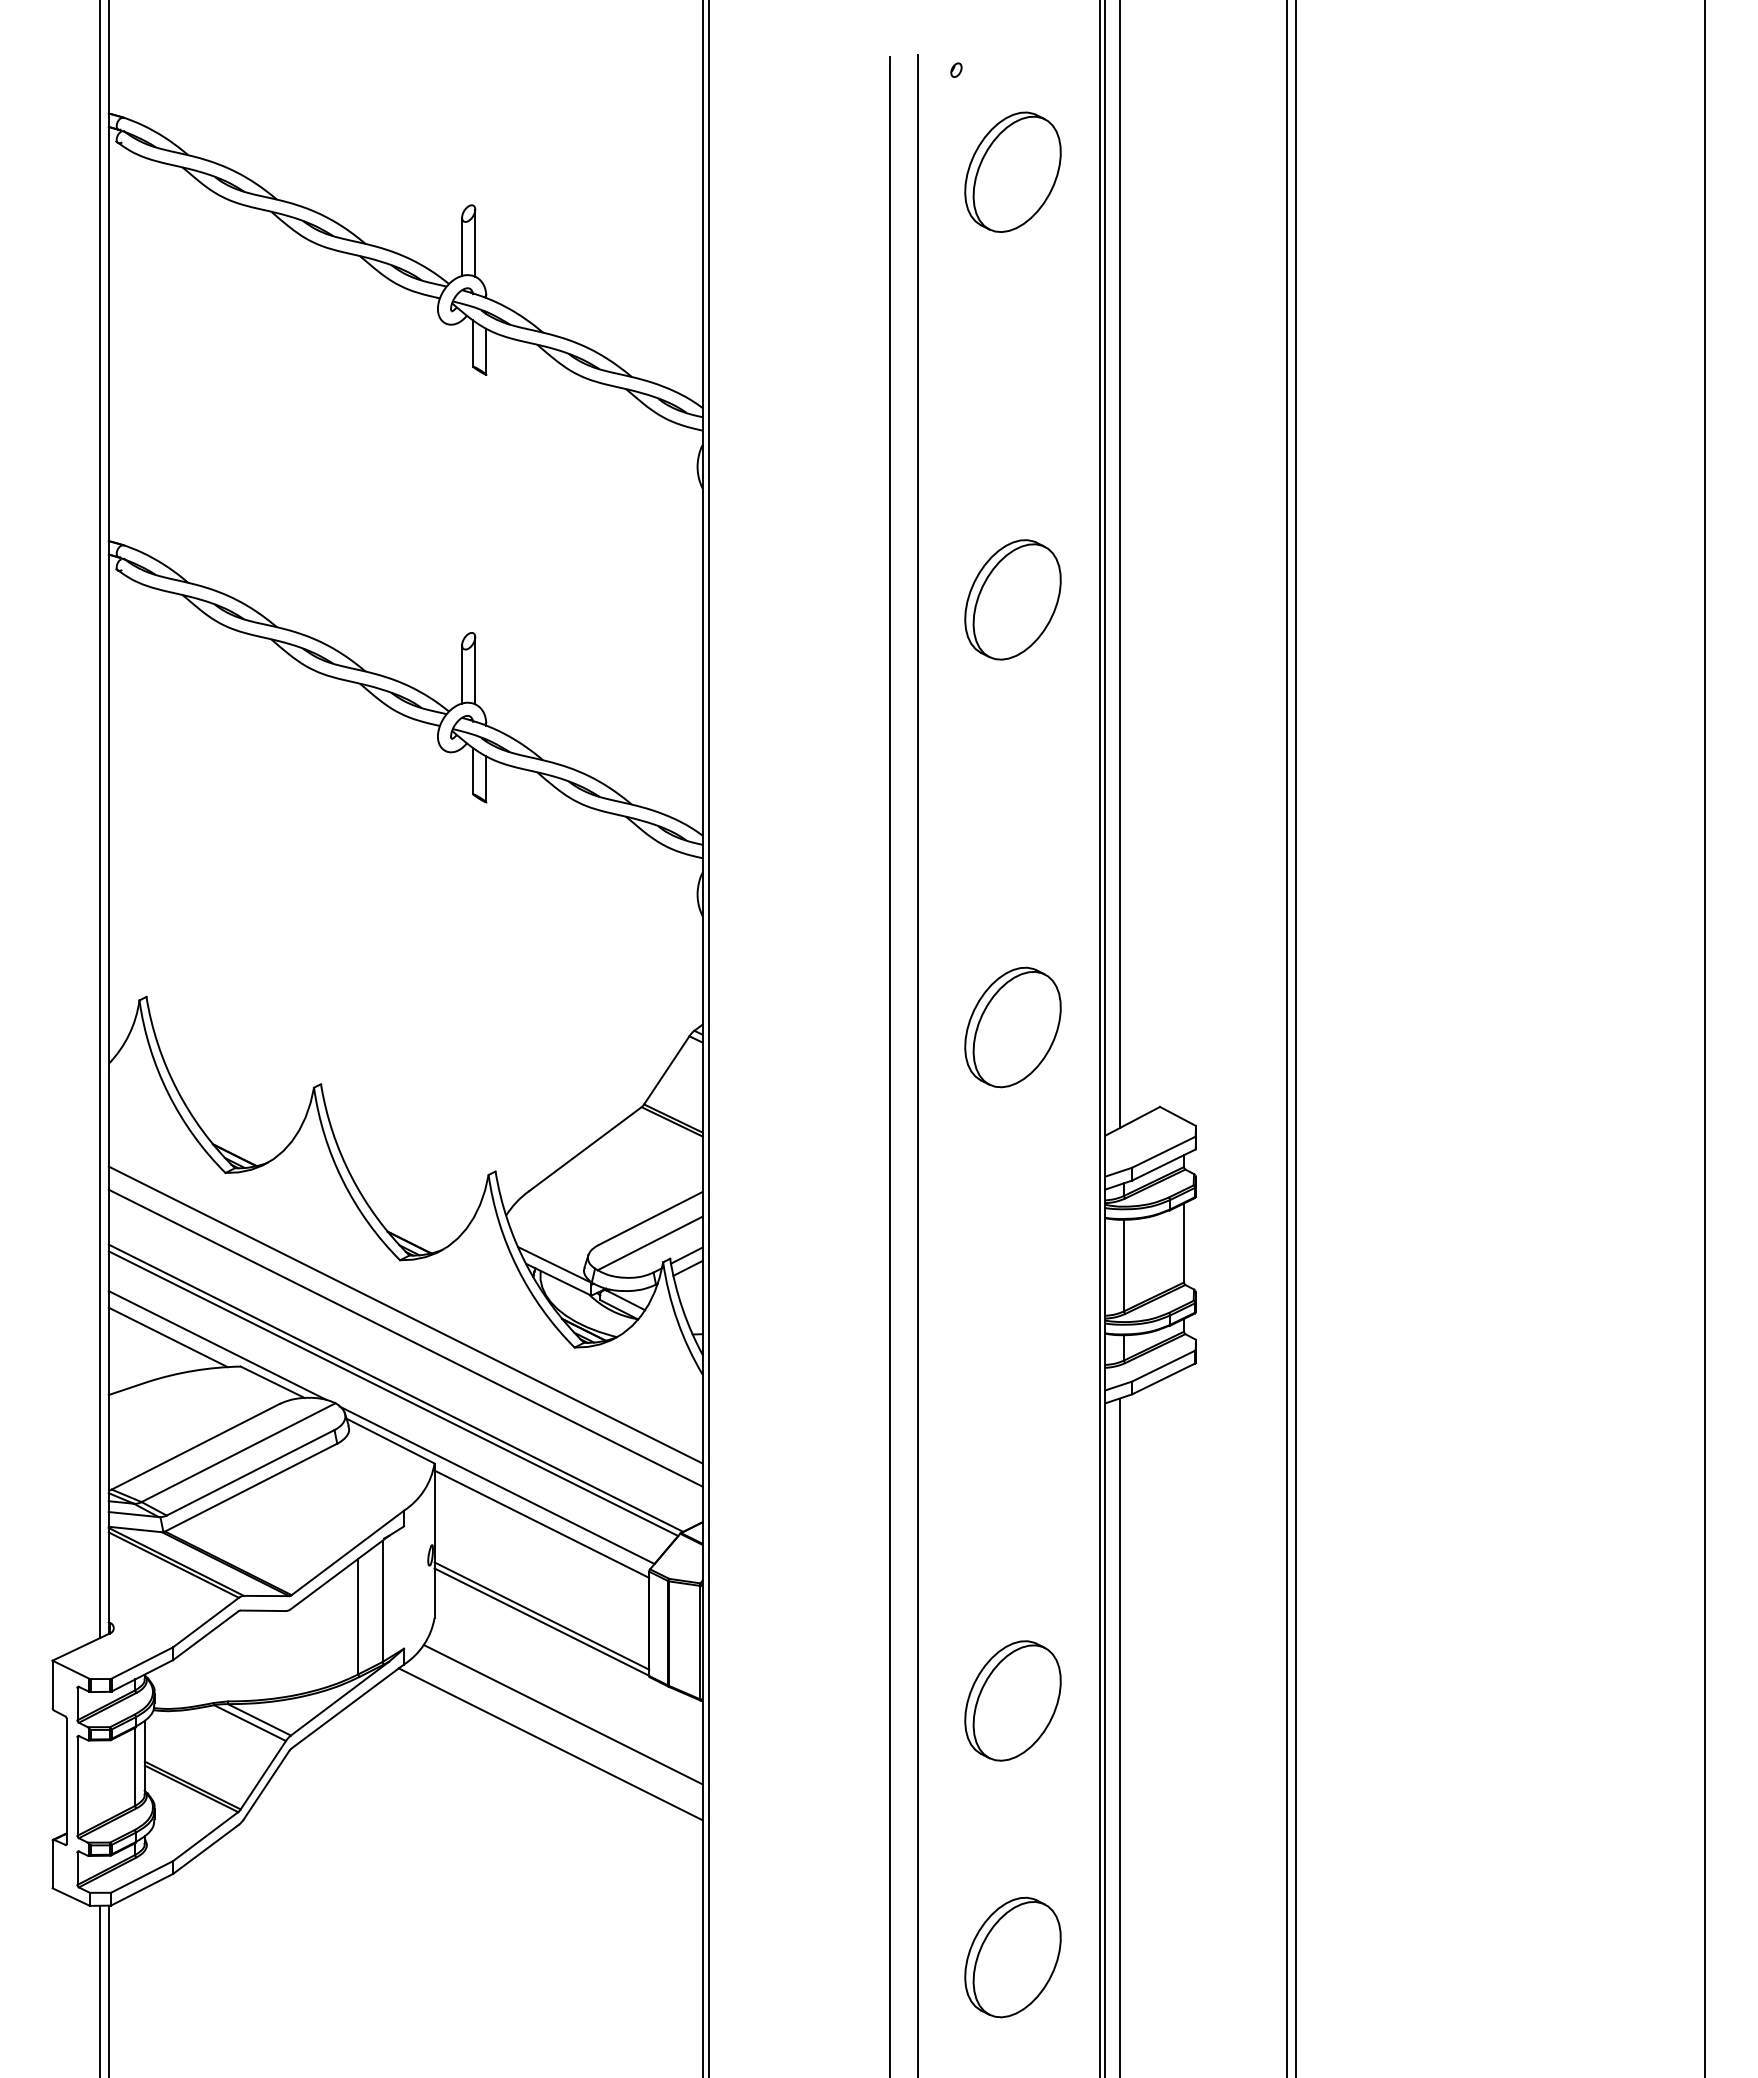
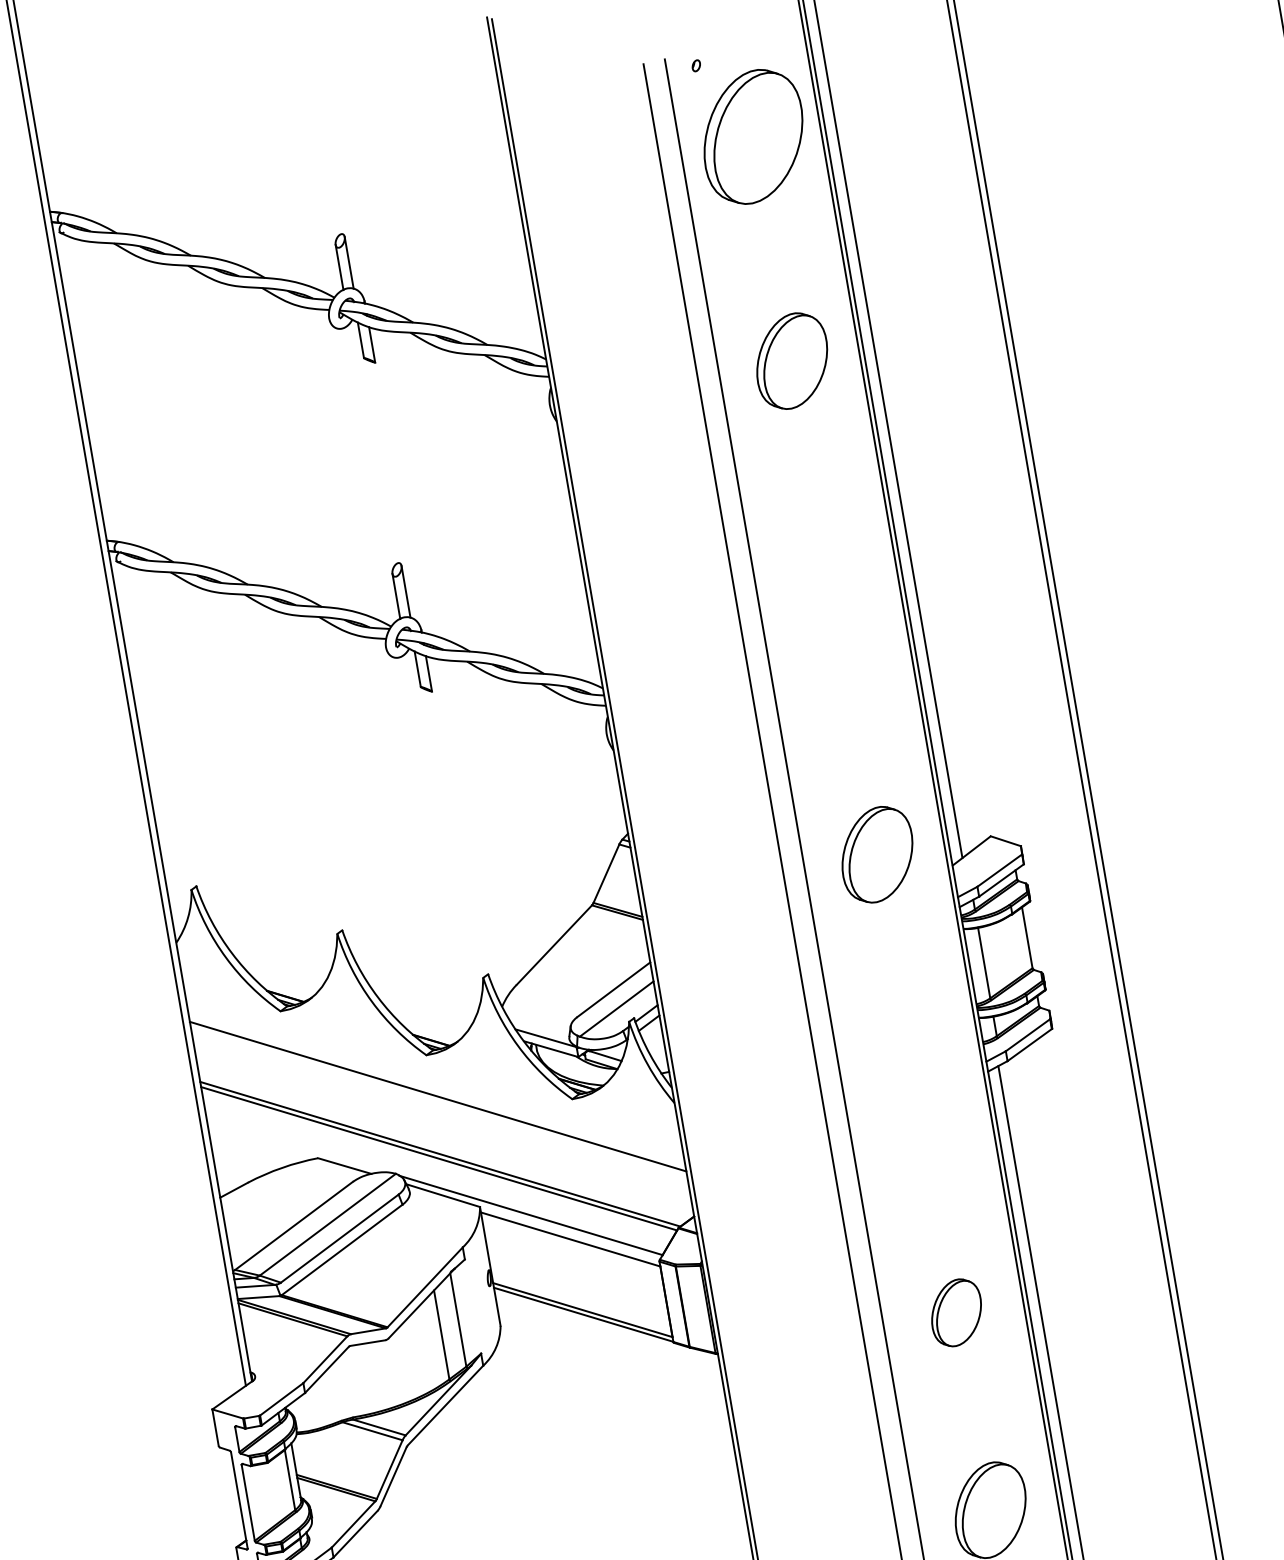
part: (1012, 171) -> (752, 136), size x1.4
part: (1012, 599) -> (791, 360), moved
part: (1012, 1027) -> (877, 854), moved
line: (167, 1337) -> (257, 1145), removed
line: (405, 1337) -> (440, 1113), removed
line: (217, 1345) -> (297, 1145), removed
part: (1012, 1700) -> (956, 1312), size x0.7
line: (562, 1714) -> (611, 1383), removed
line: (550, 1744) -> (606, 1407), removed

